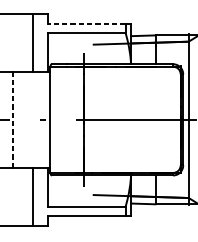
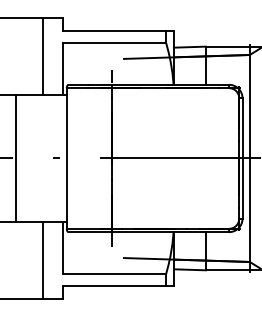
line: (86, 23) -> (114, 31), dashed -> solid
line: (12, 119) -> (16, 158), dashed -> solid

